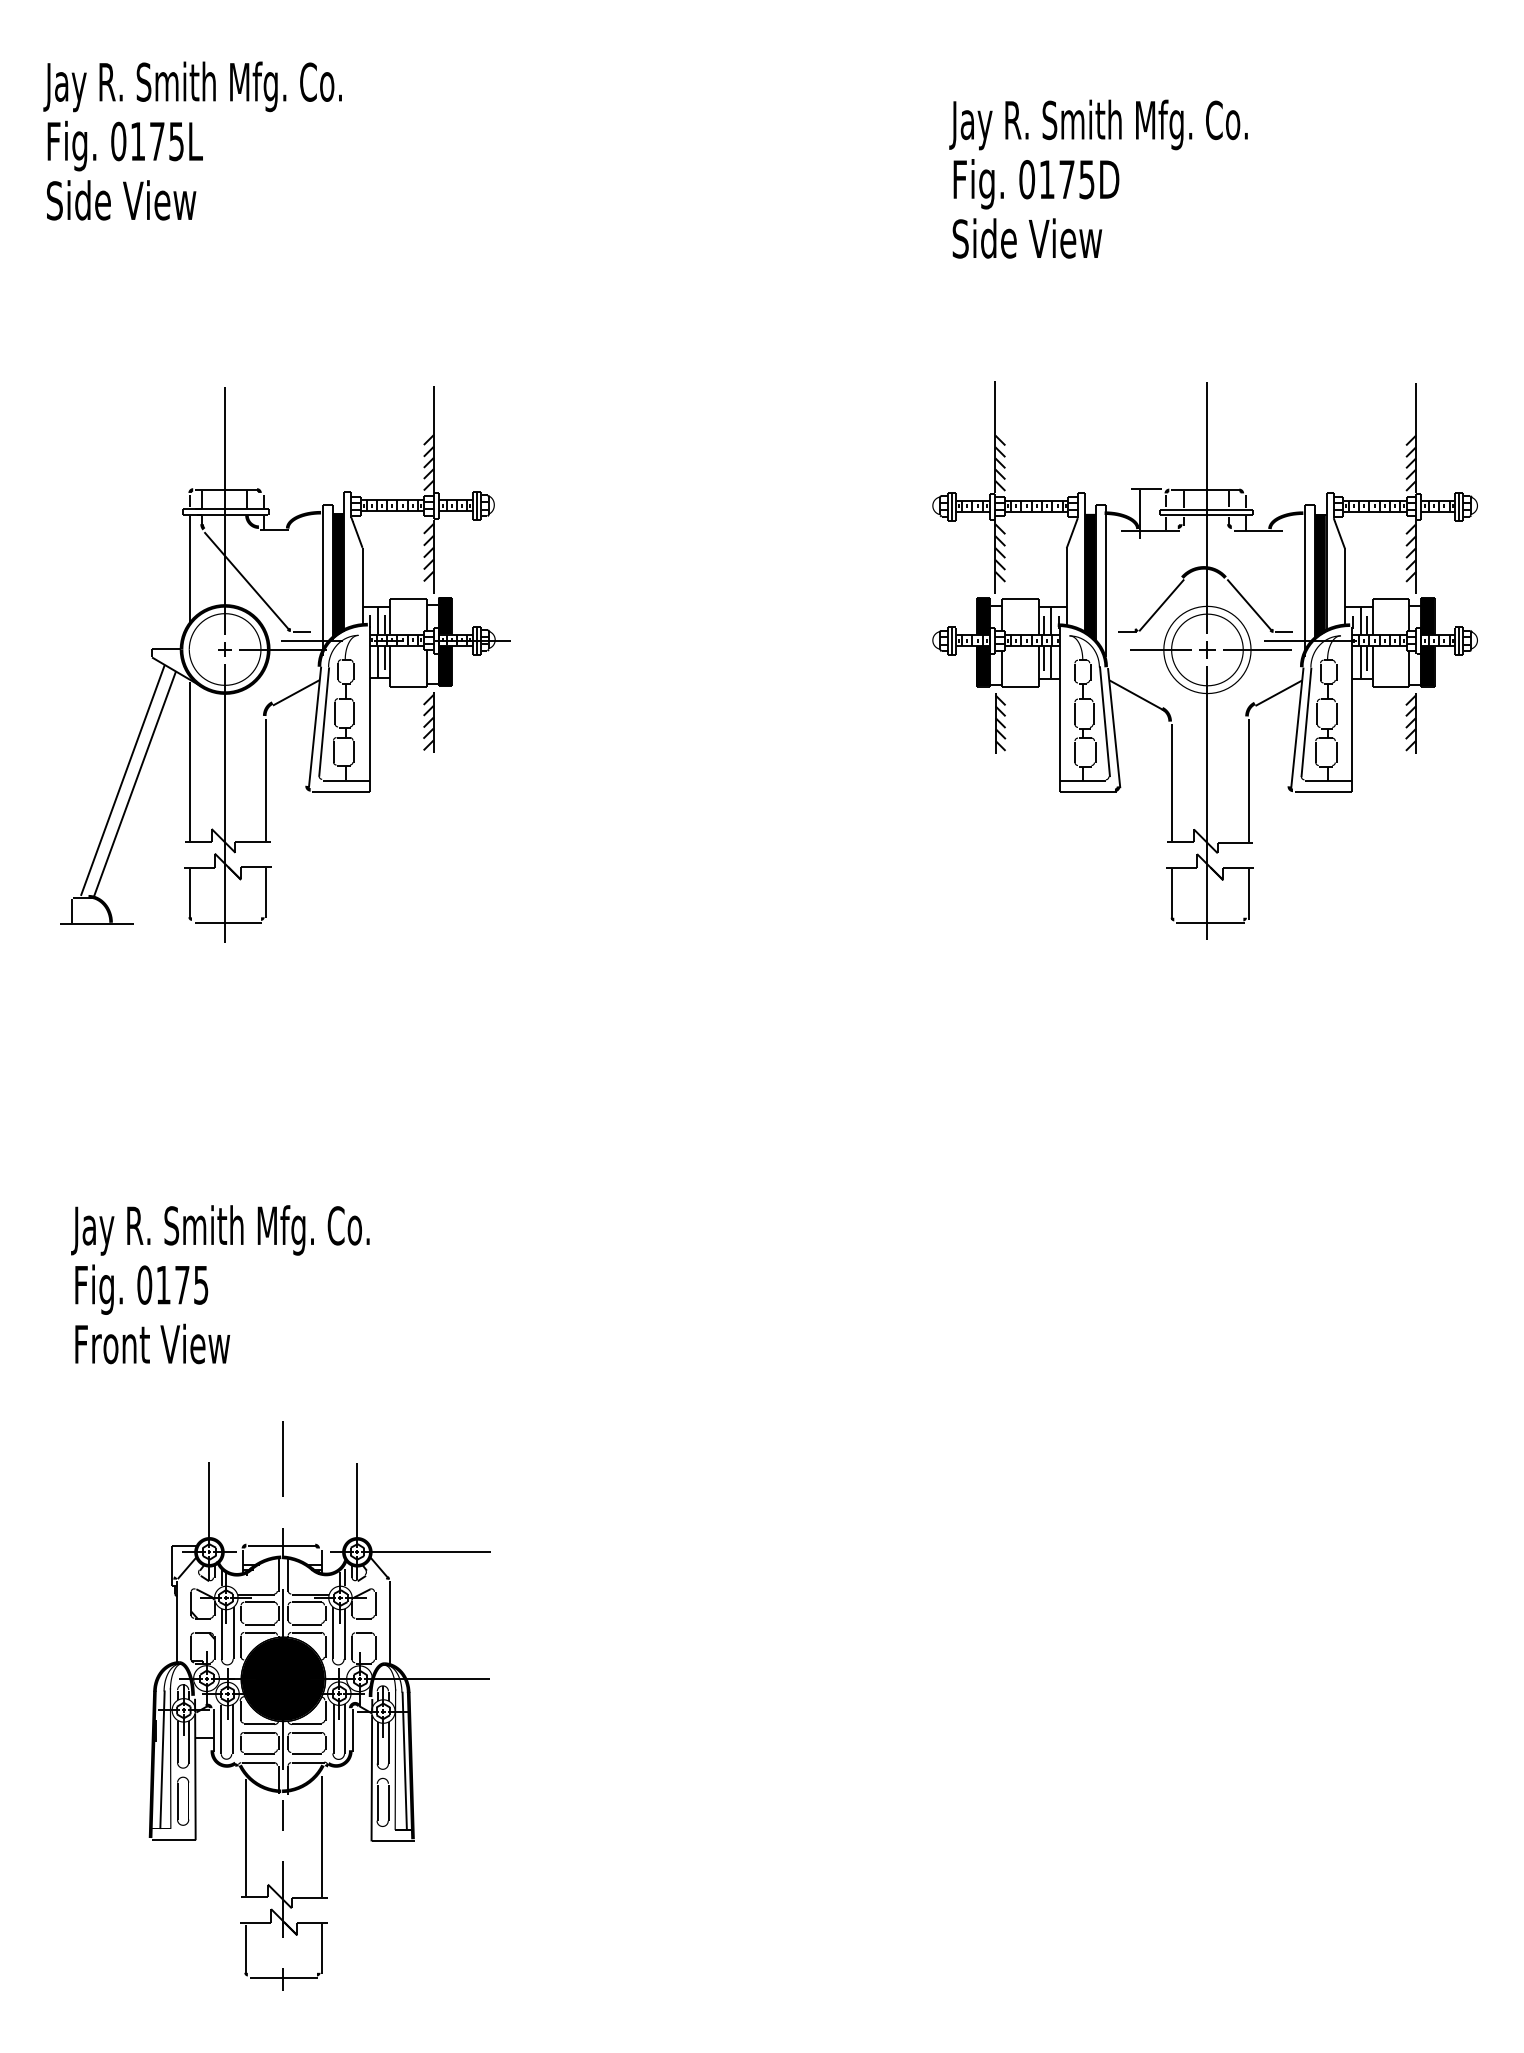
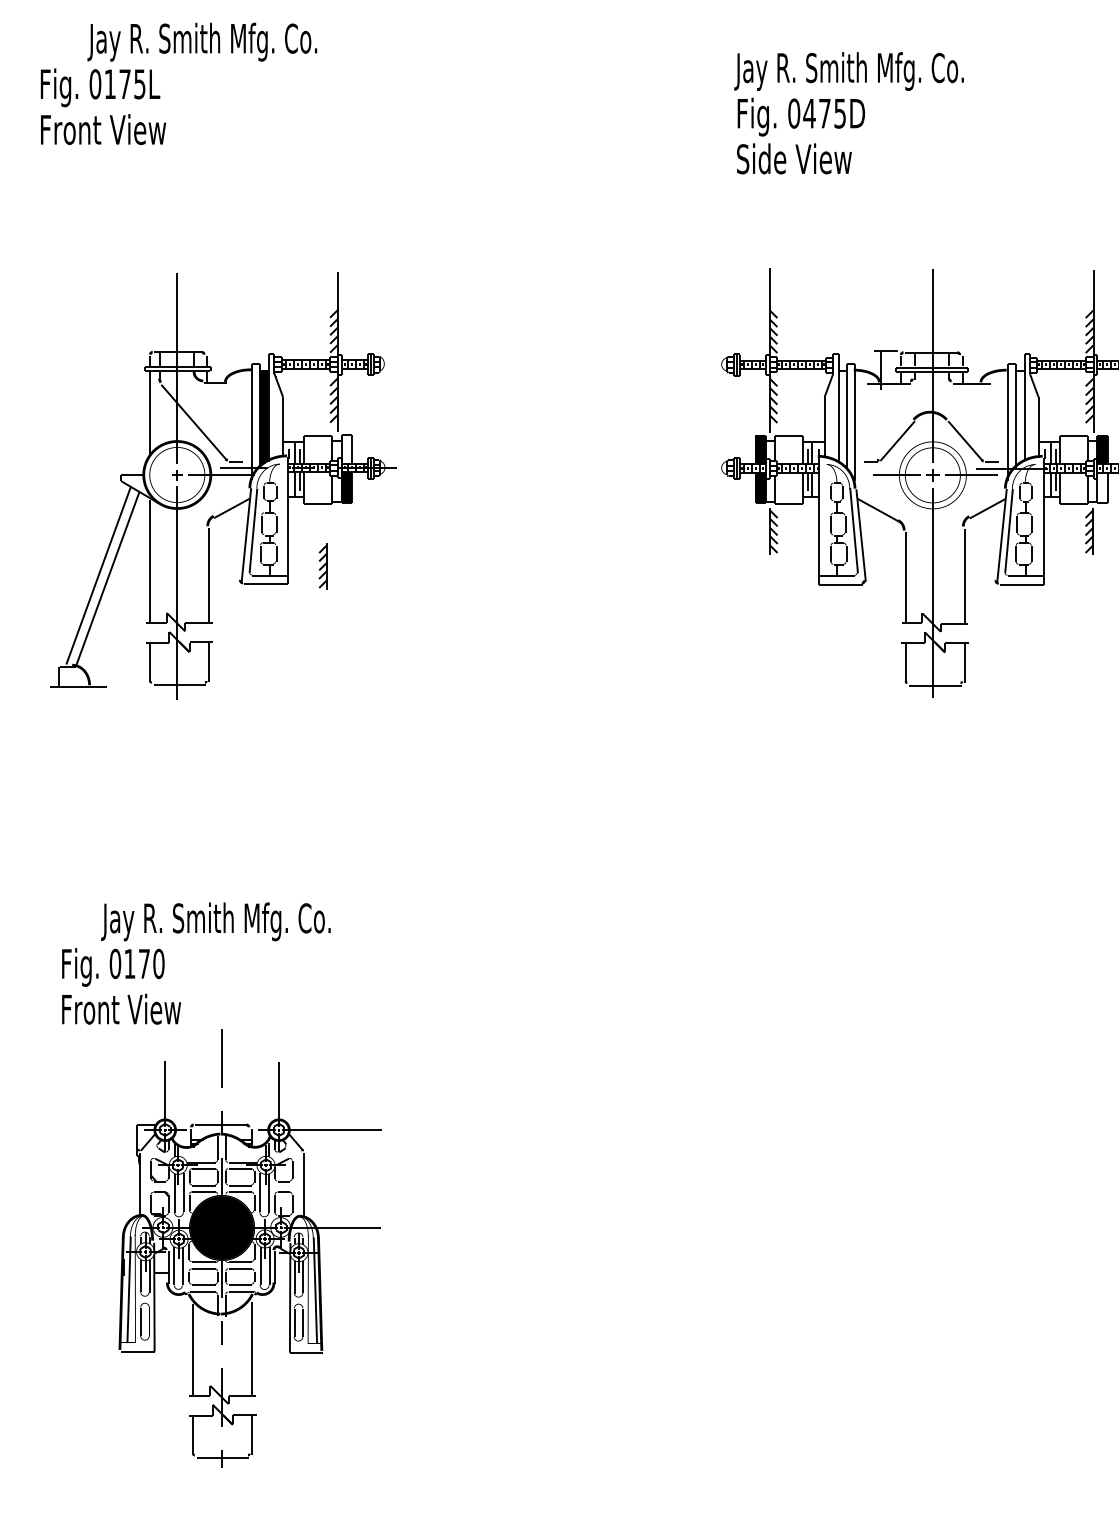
text: (192, 86) -> (202, 41), moved
text: (1046, 179) -> (809, 113), 0175D -> 0475D
text: (128, 200) -> (102, 129), Side View -> Front View
fill: (1089, 576) -> (842, 418), removed
fill: (1320, 576) -> (1019, 418), removed
fill: (444, 615) -> (346, 448), removed
fill: (1427, 665) -> (1102, 487), removed
part: (428, 722) -> (322, 566), moved
text: (220, 1230) -> (216, 921), moved
text: (200, 1284) -> (158, 963), 0175 -> 0170
part: (319, 1705) -> (249, 1248), moved

